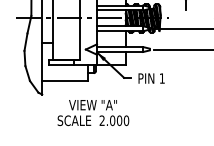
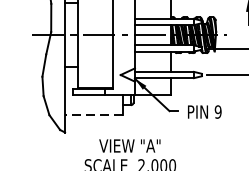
text: (161, 78) -> (217, 111), 1 -> 9
line: (65, 80) -> (94, 114), solid -> dashed

